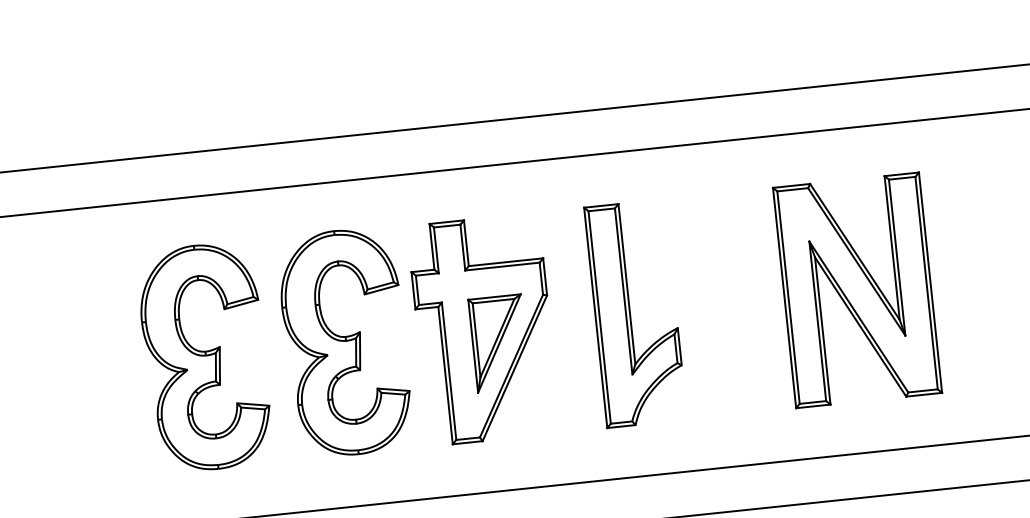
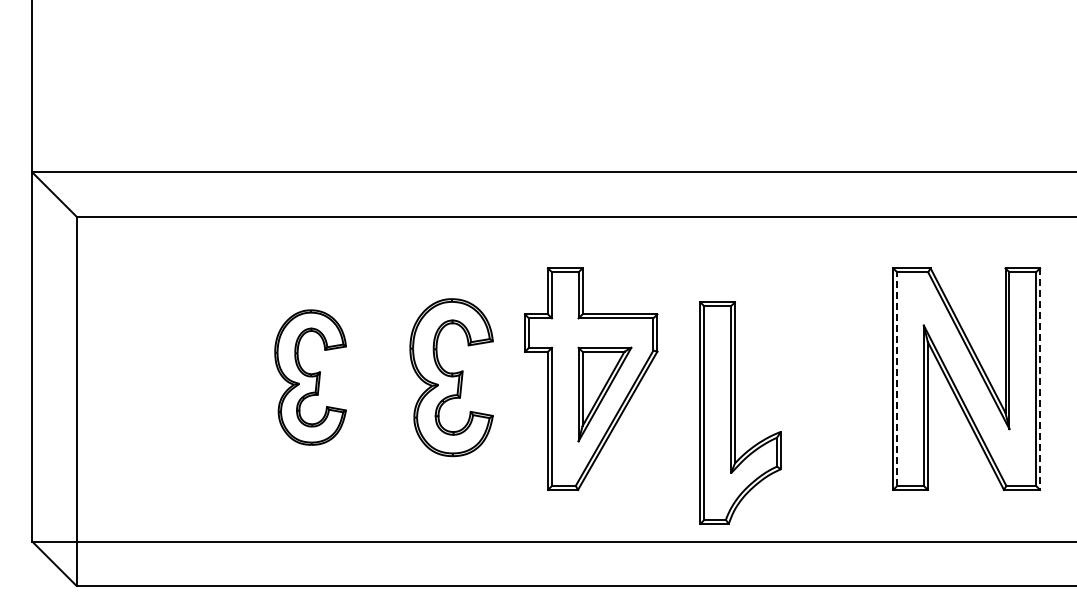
line: (931, 283) -> (1040, 379), solid -> dashed
line: (788, 297) -> (897, 379), solid -> dashed
part: (635, 313) -> (740, 412), moved
part: (345, 342) -> (451, 377), size x0.7
part: (204, 357) -> (310, 377), size x0.6

